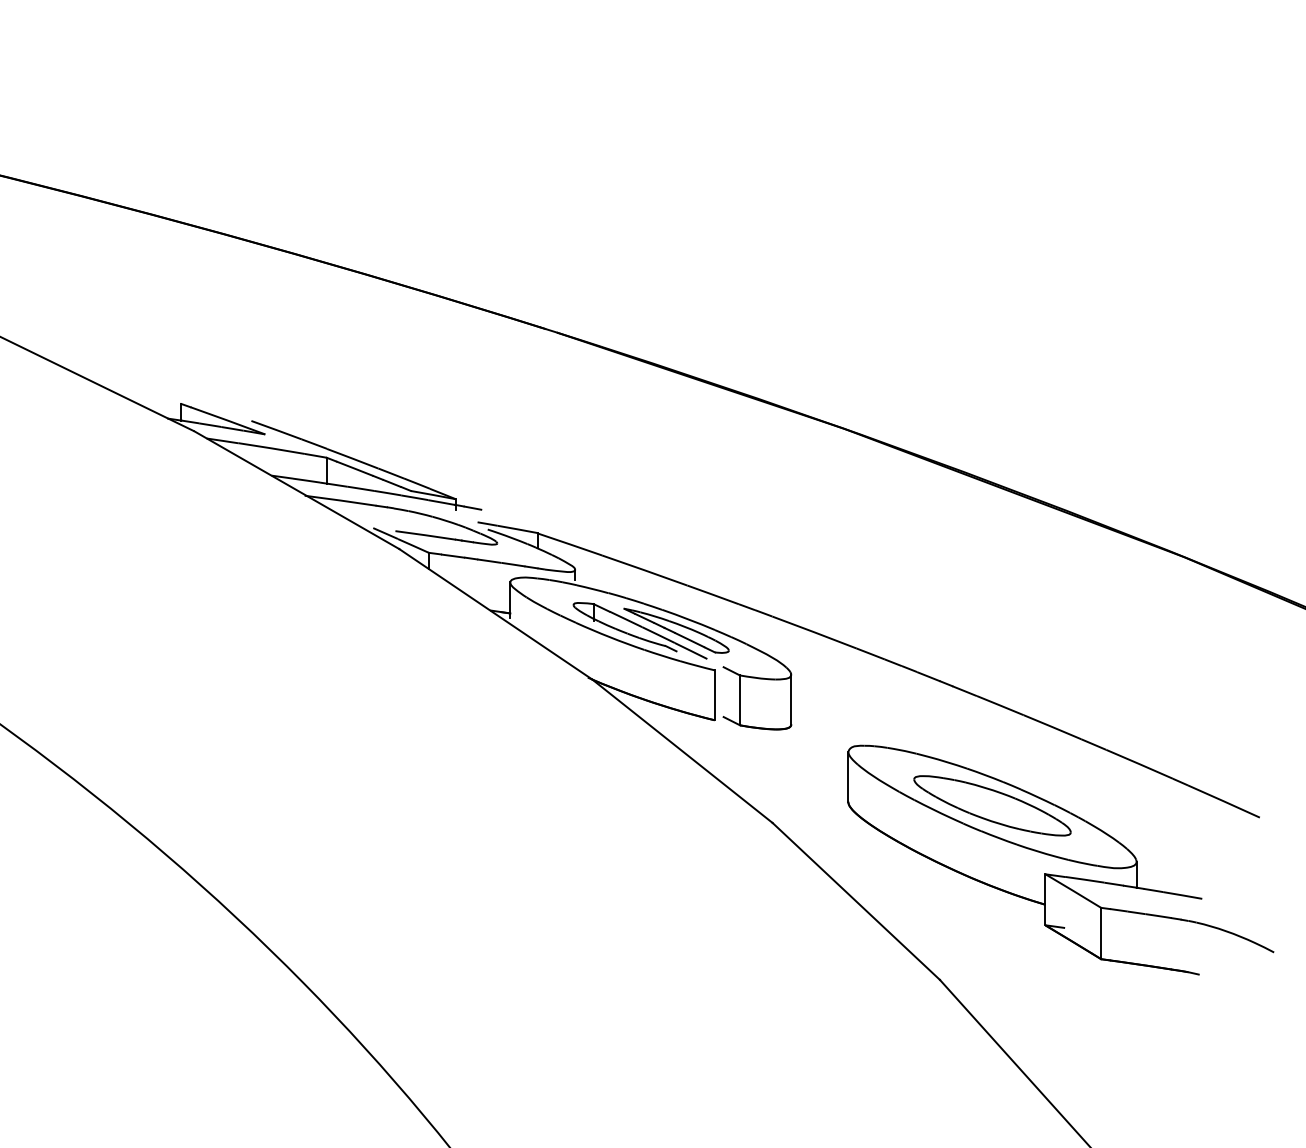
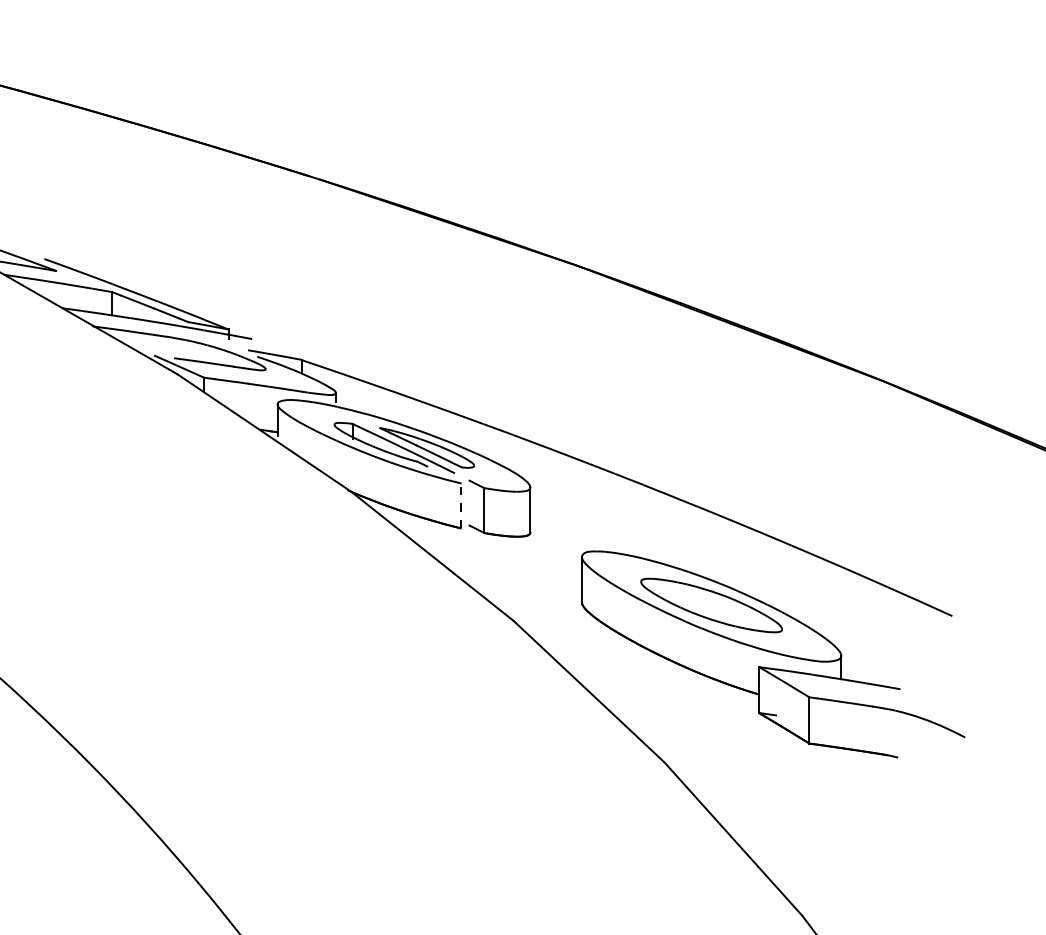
line: (714, 695) -> (461, 506), solid -> dashed

